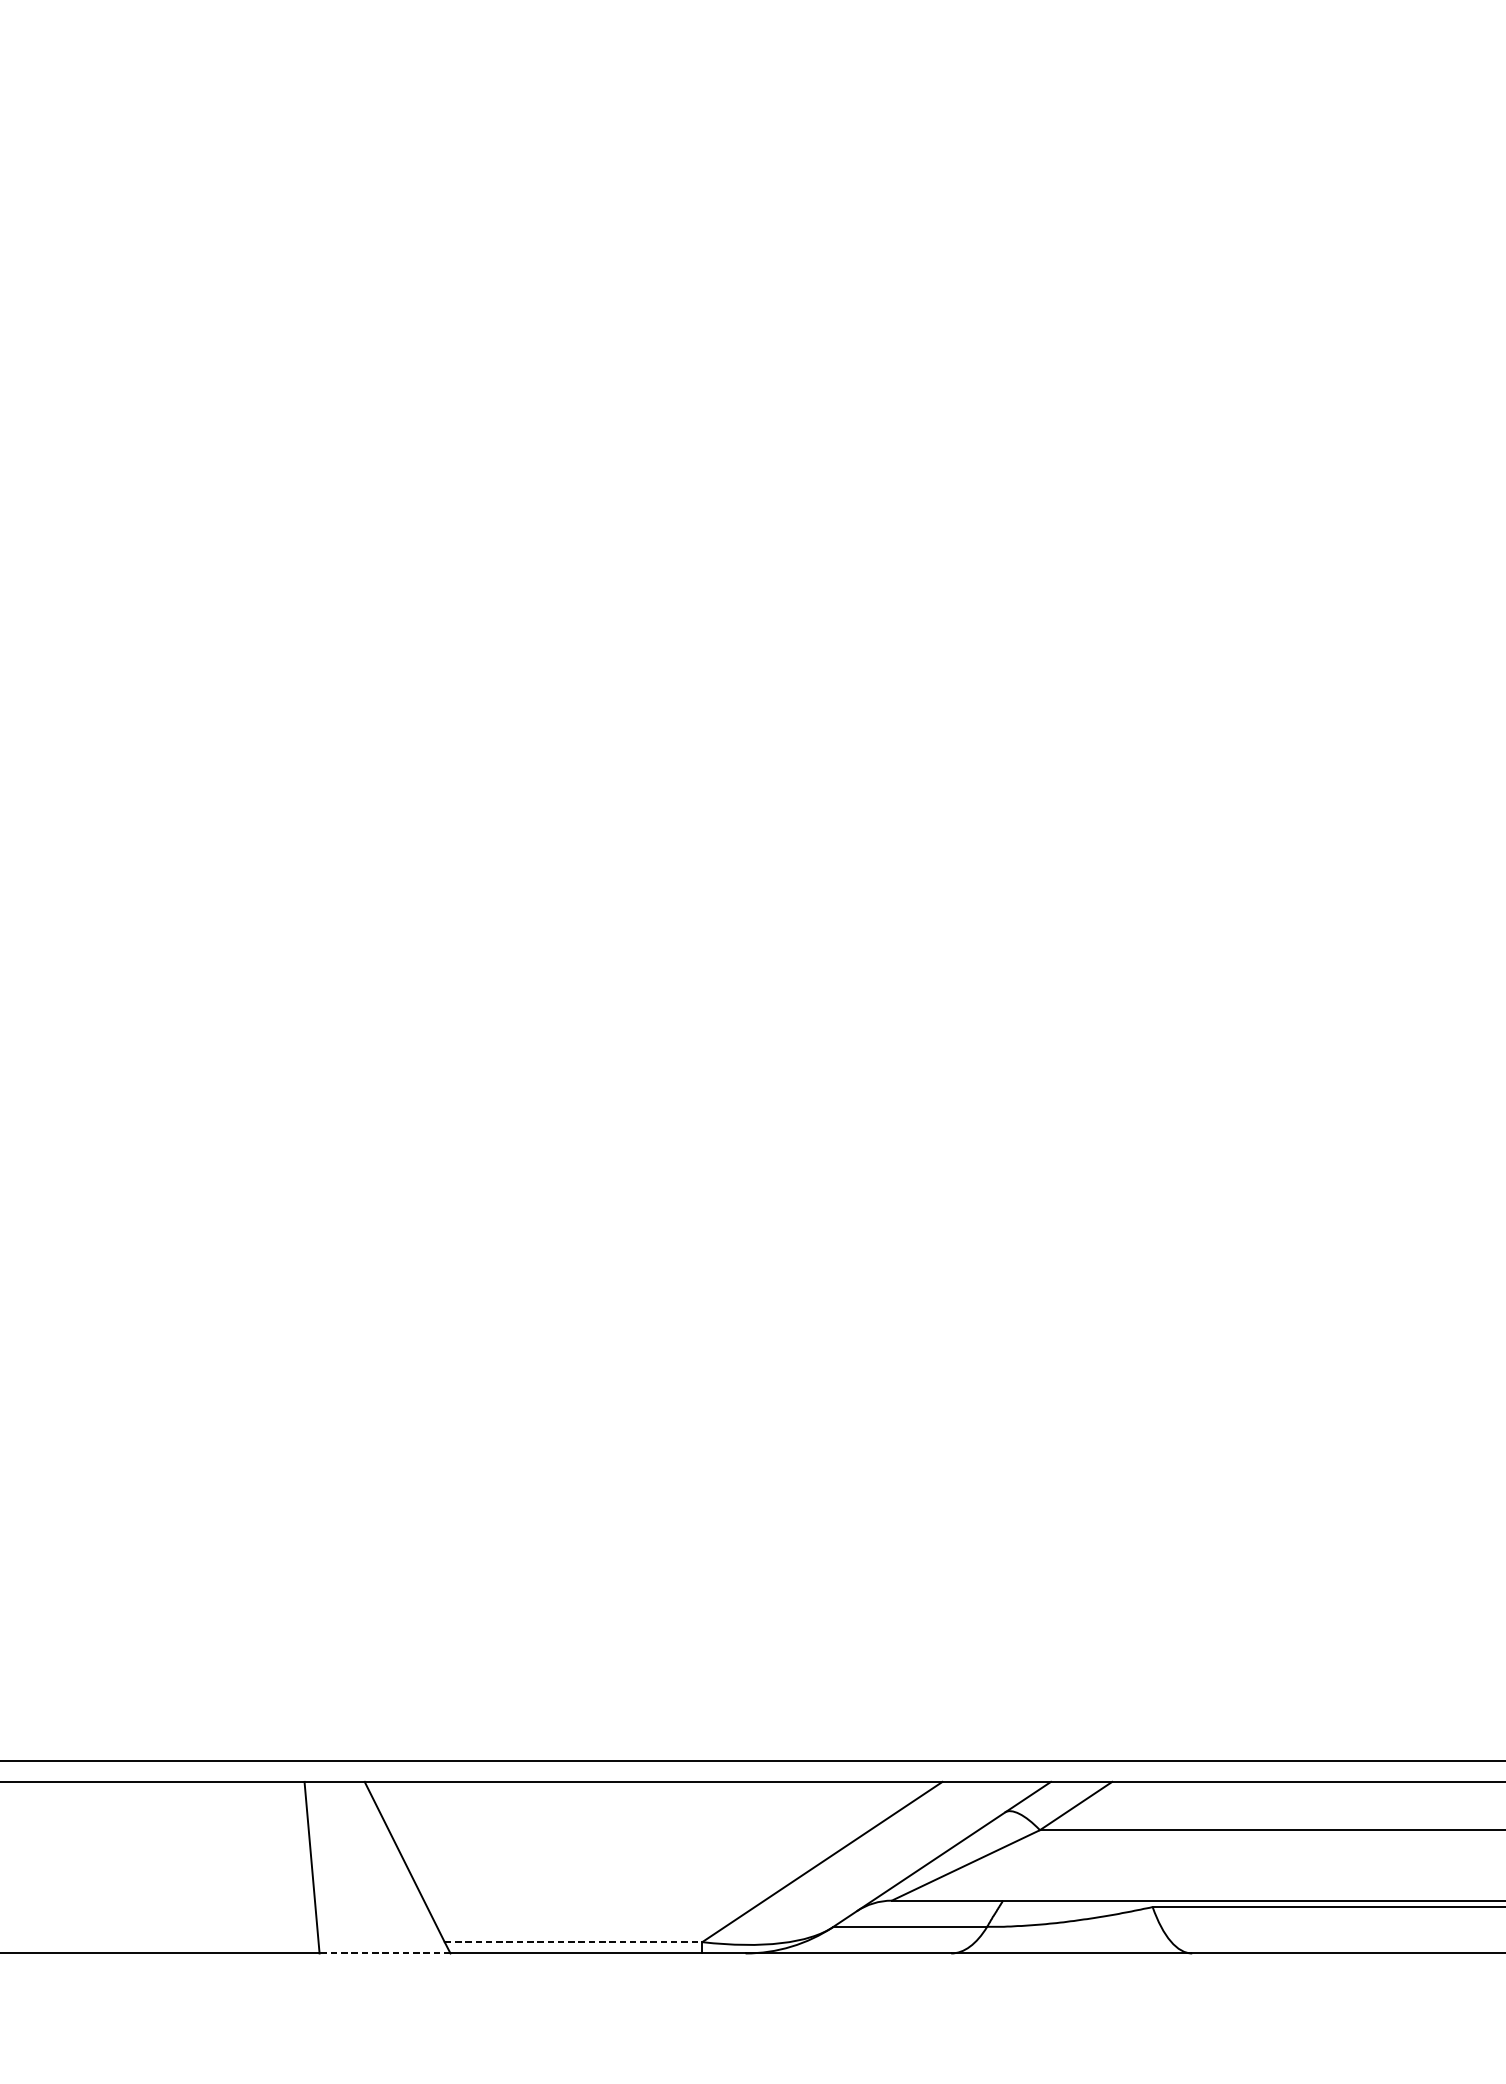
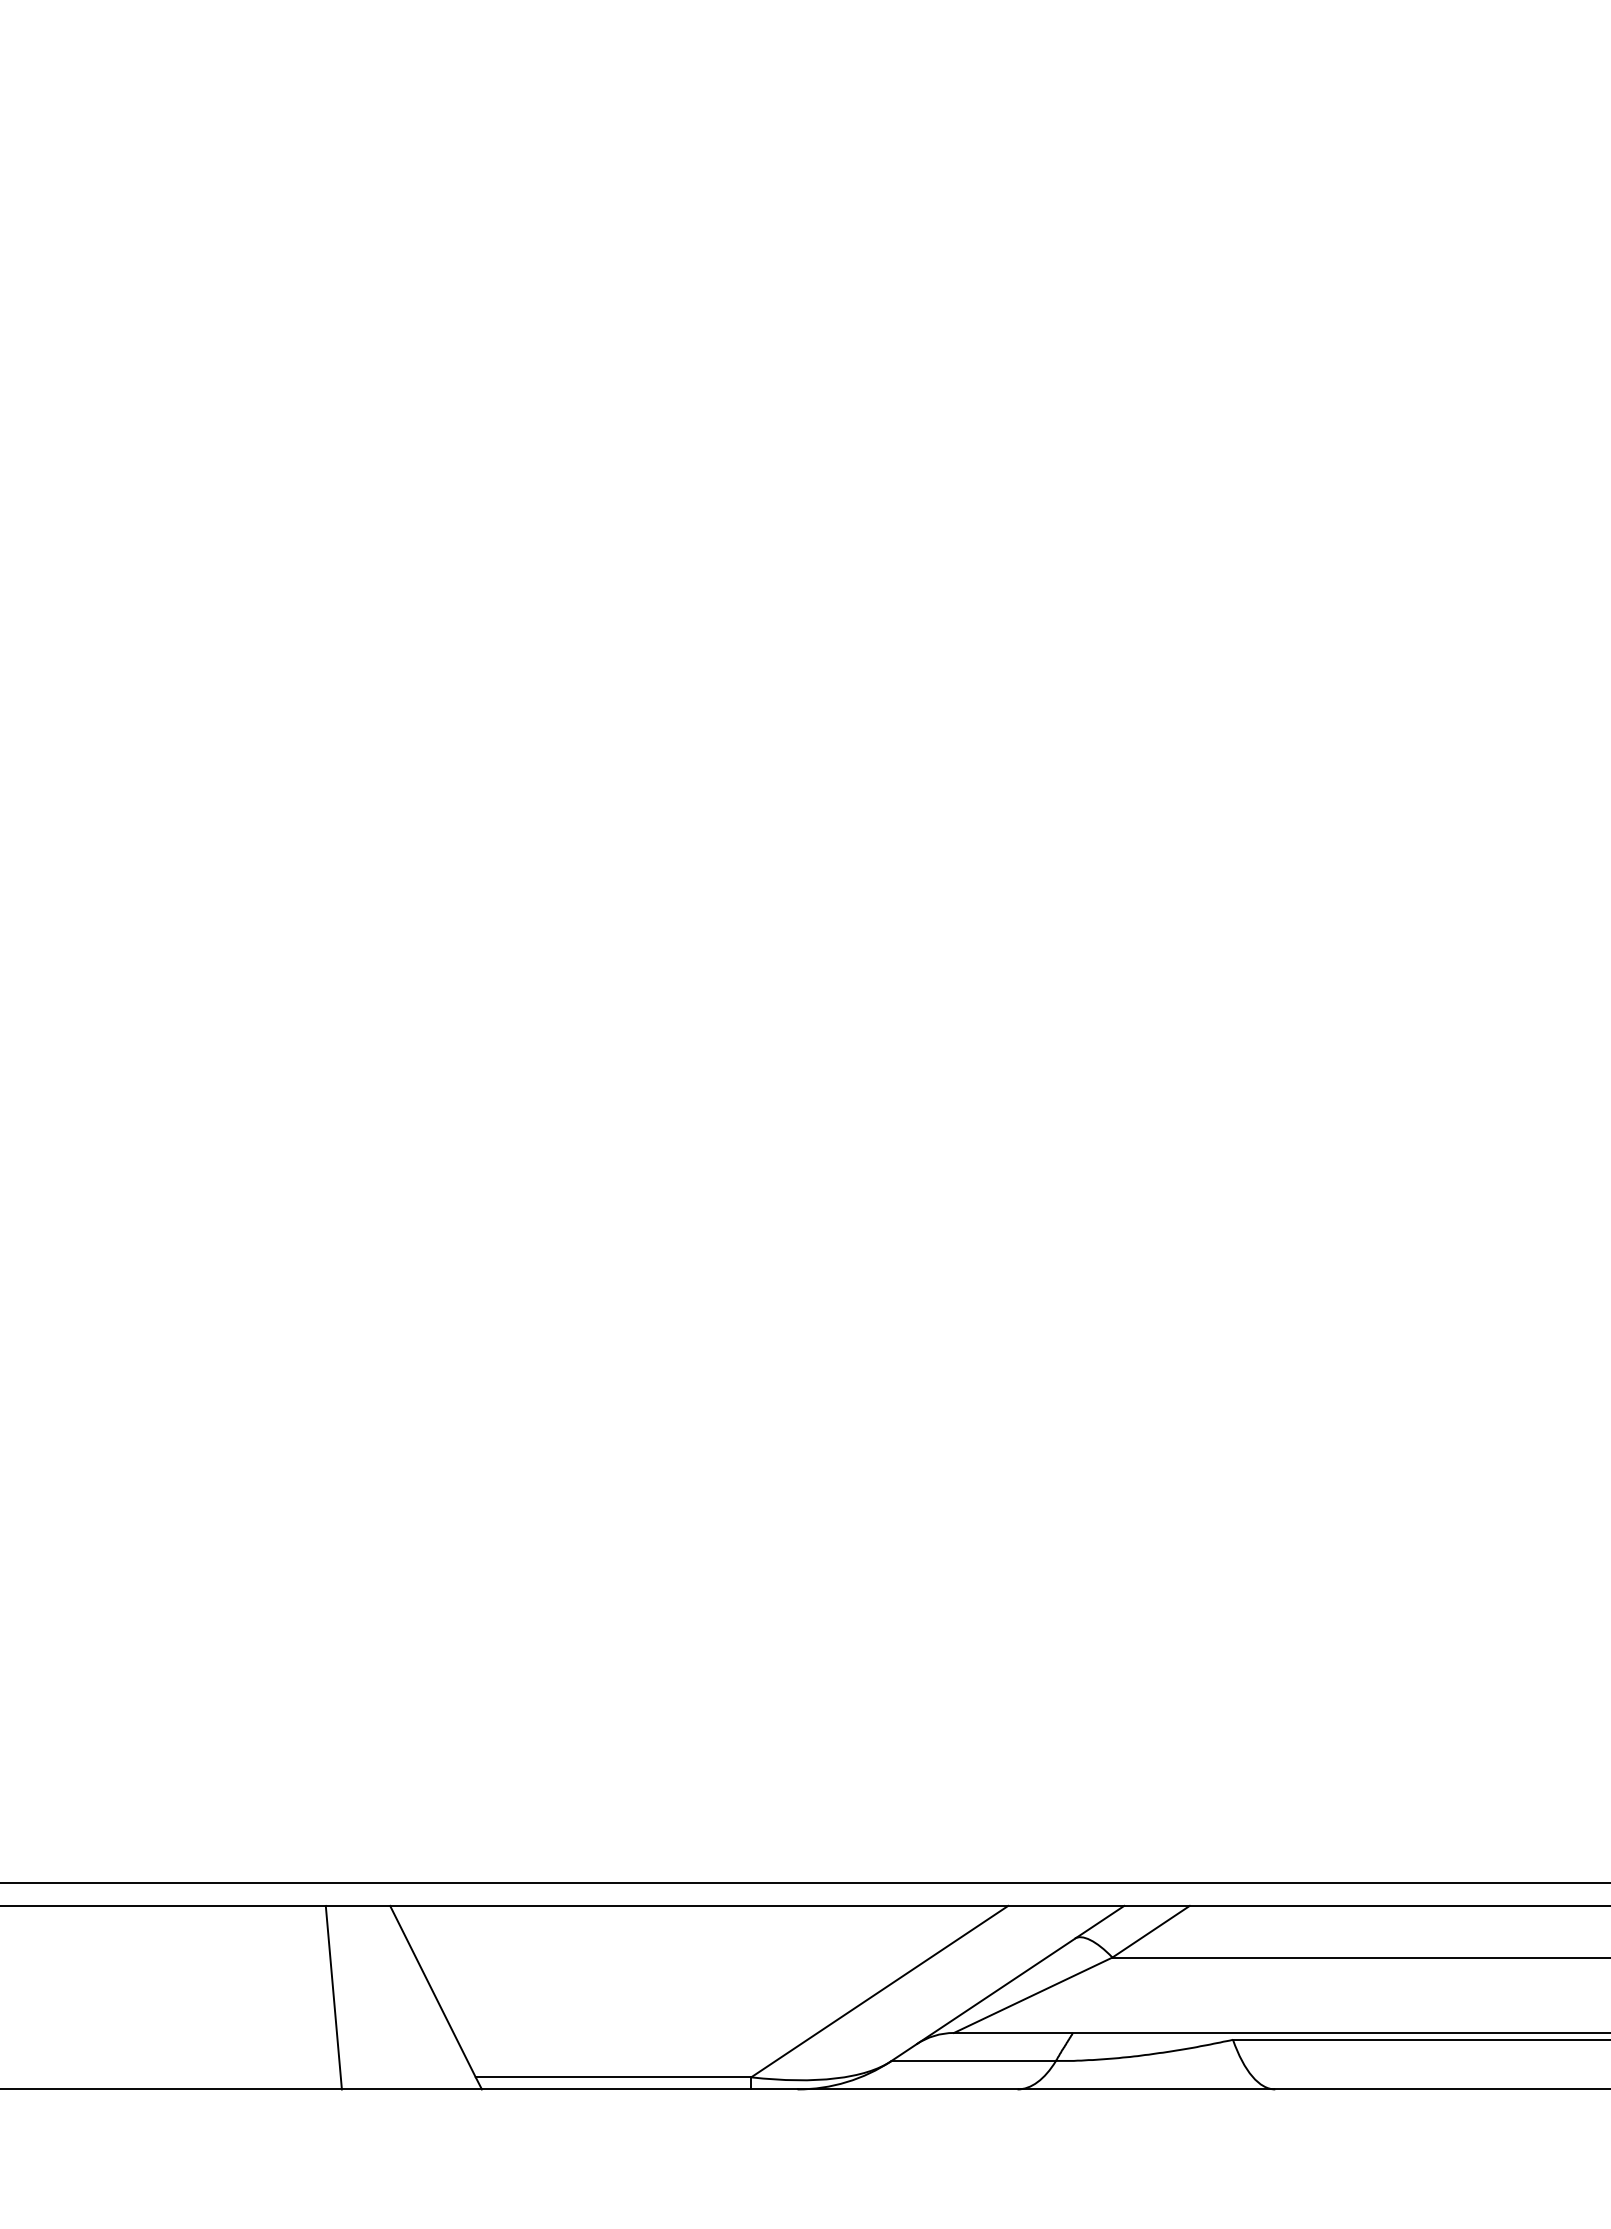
line: (573, 1942) -> (613, 2077), dashed -> solid
line: (384, 1953) -> (411, 2089), dashed -> solid

